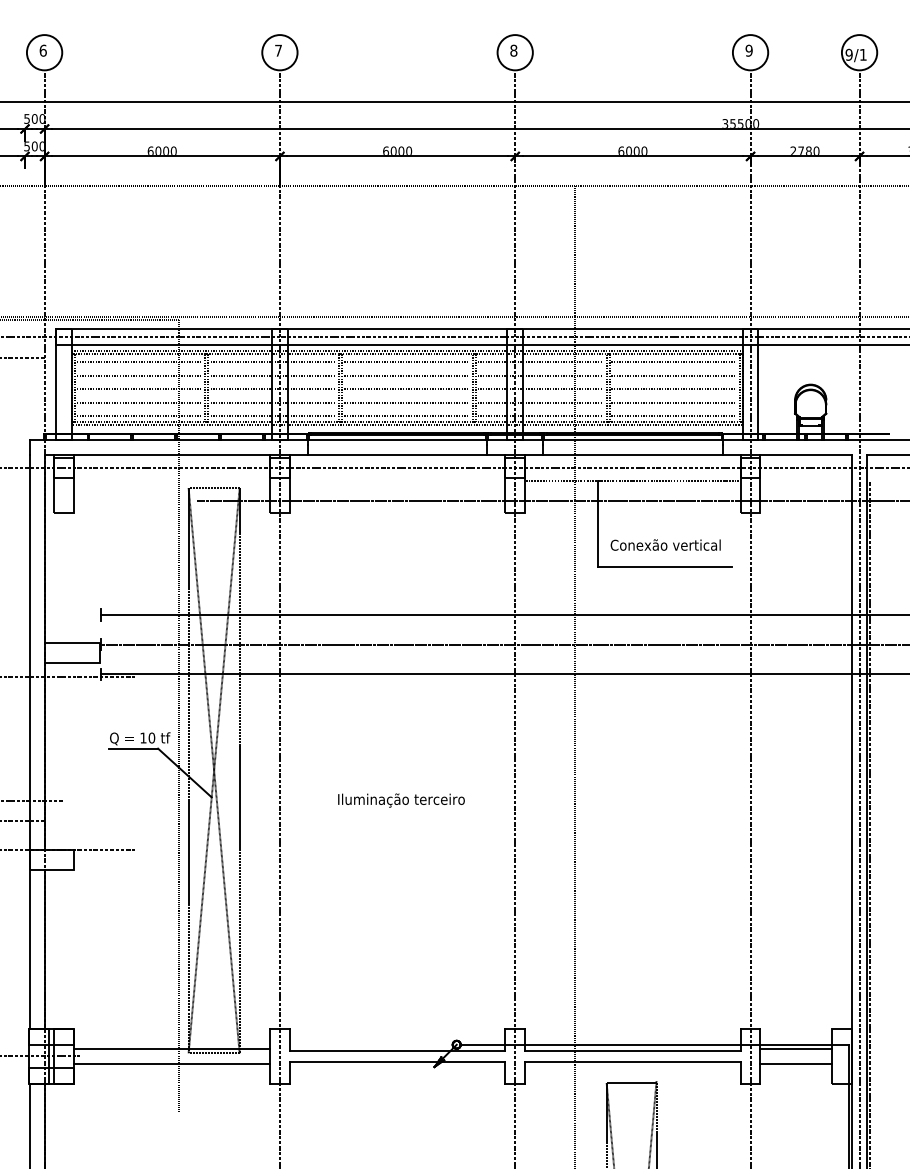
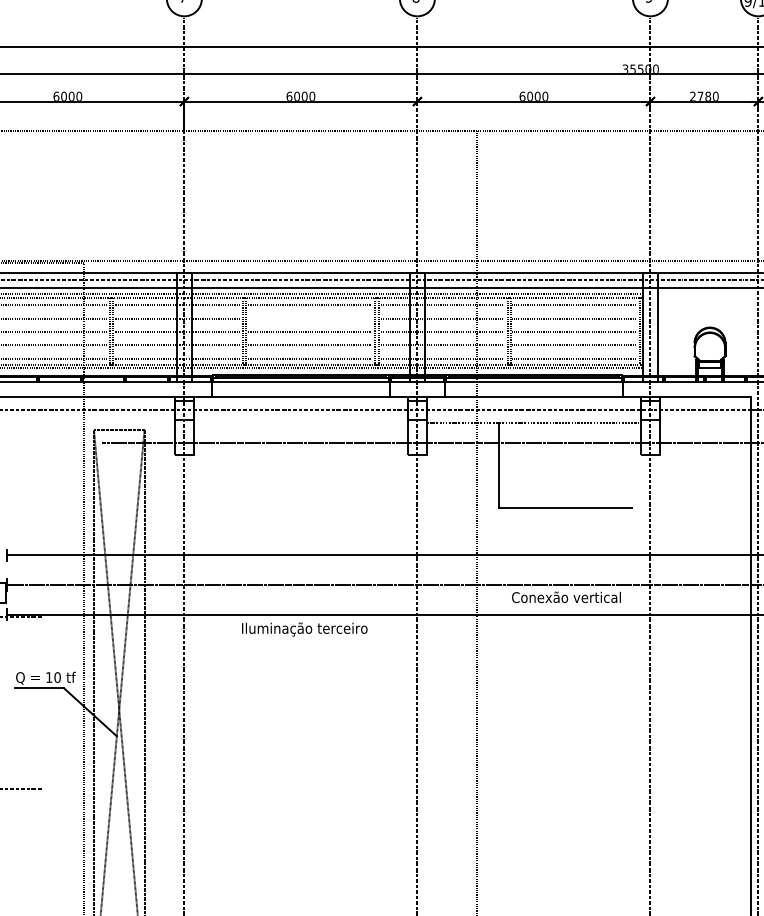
line: (406, 375) -> (309, 318), removed
text: (665, 544) -> (566, 596), moved
text: (401, 800) -> (304, 629), moved

